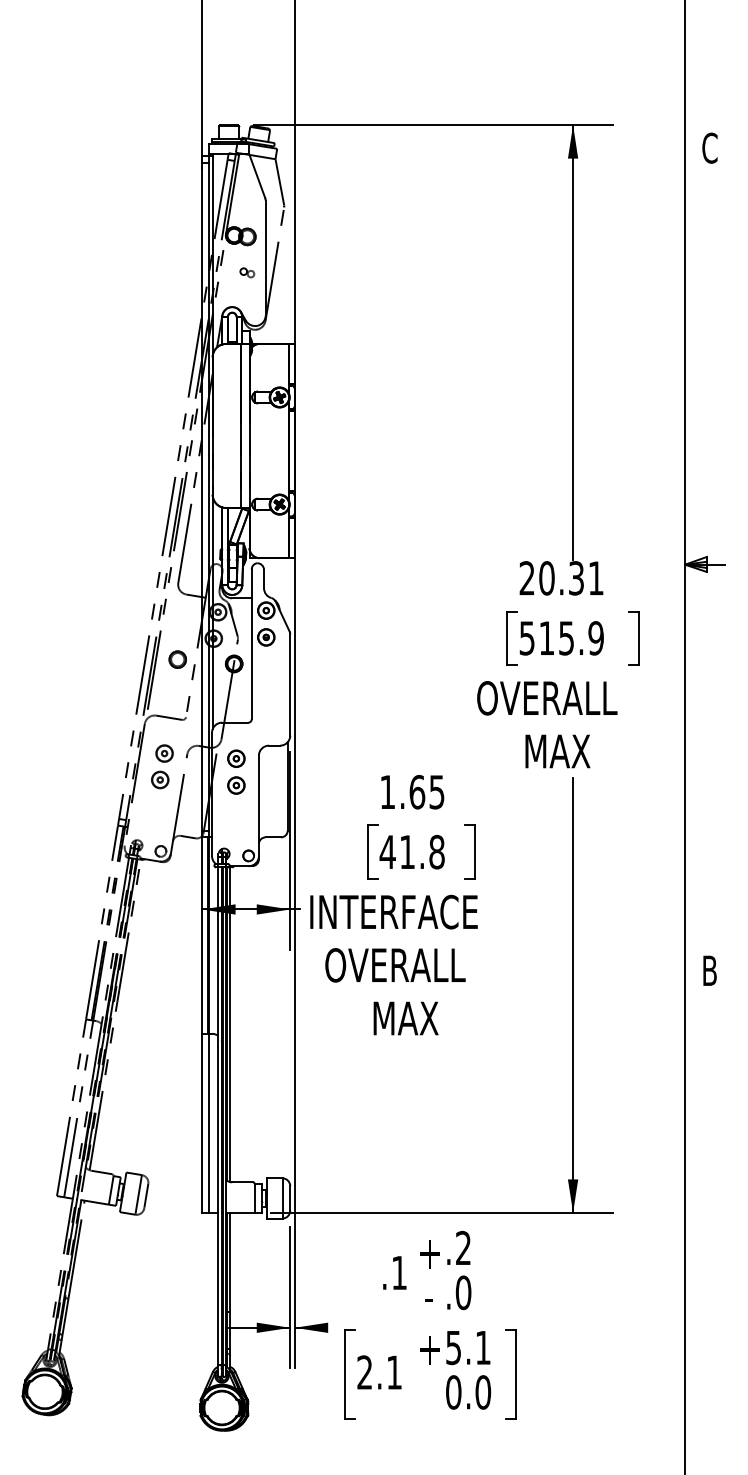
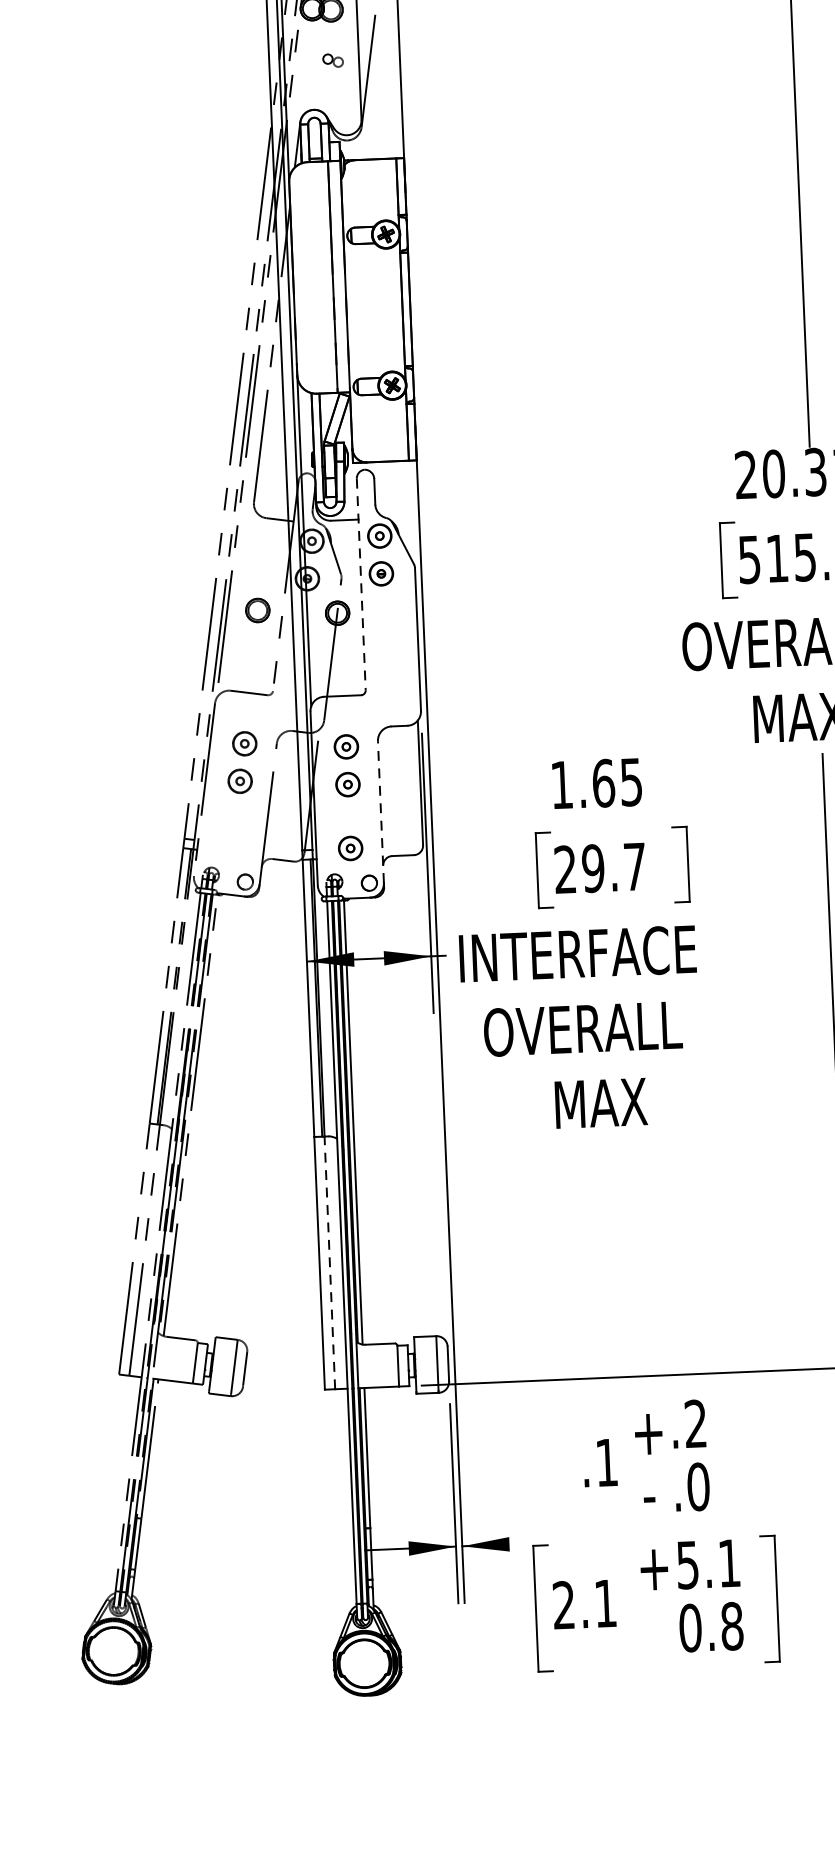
line: (251, 644) -> (360, 584), solid -> dashed
line: (258, 805) -> (380, 811), solid -> dashed
part: (236, 830) -> (350, 848), added
text: (411, 851) -> (598, 867), 41.8 -> 29.7
line: (209, 1123) -> (330, 1263), solid -> dashed
text: (483, 1392) -> (732, 1626), 0.0 -> 0.8

